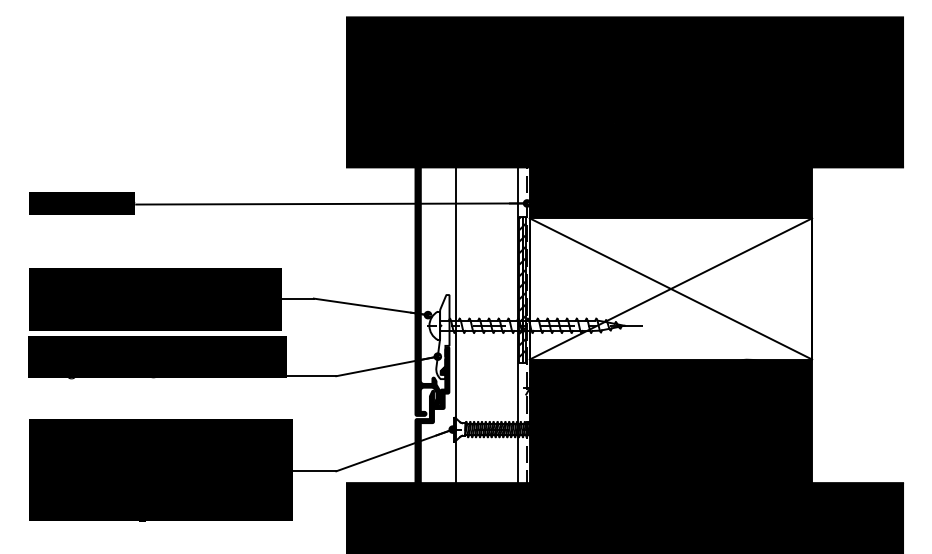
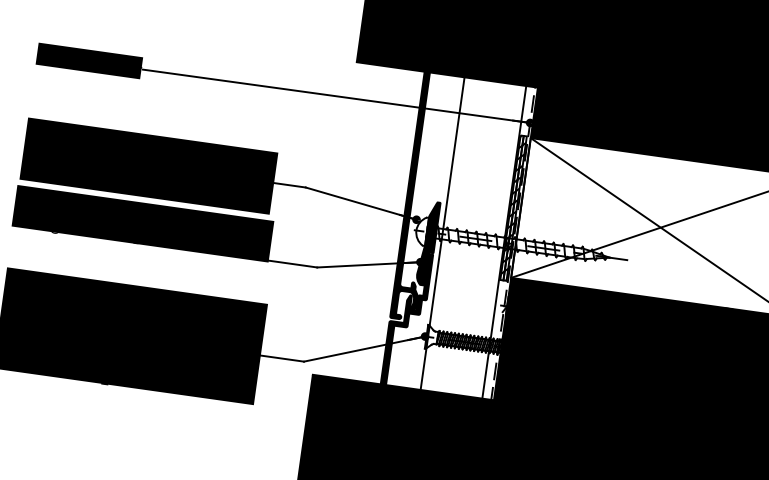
fill: (442, 337) -> (427, 243), added

